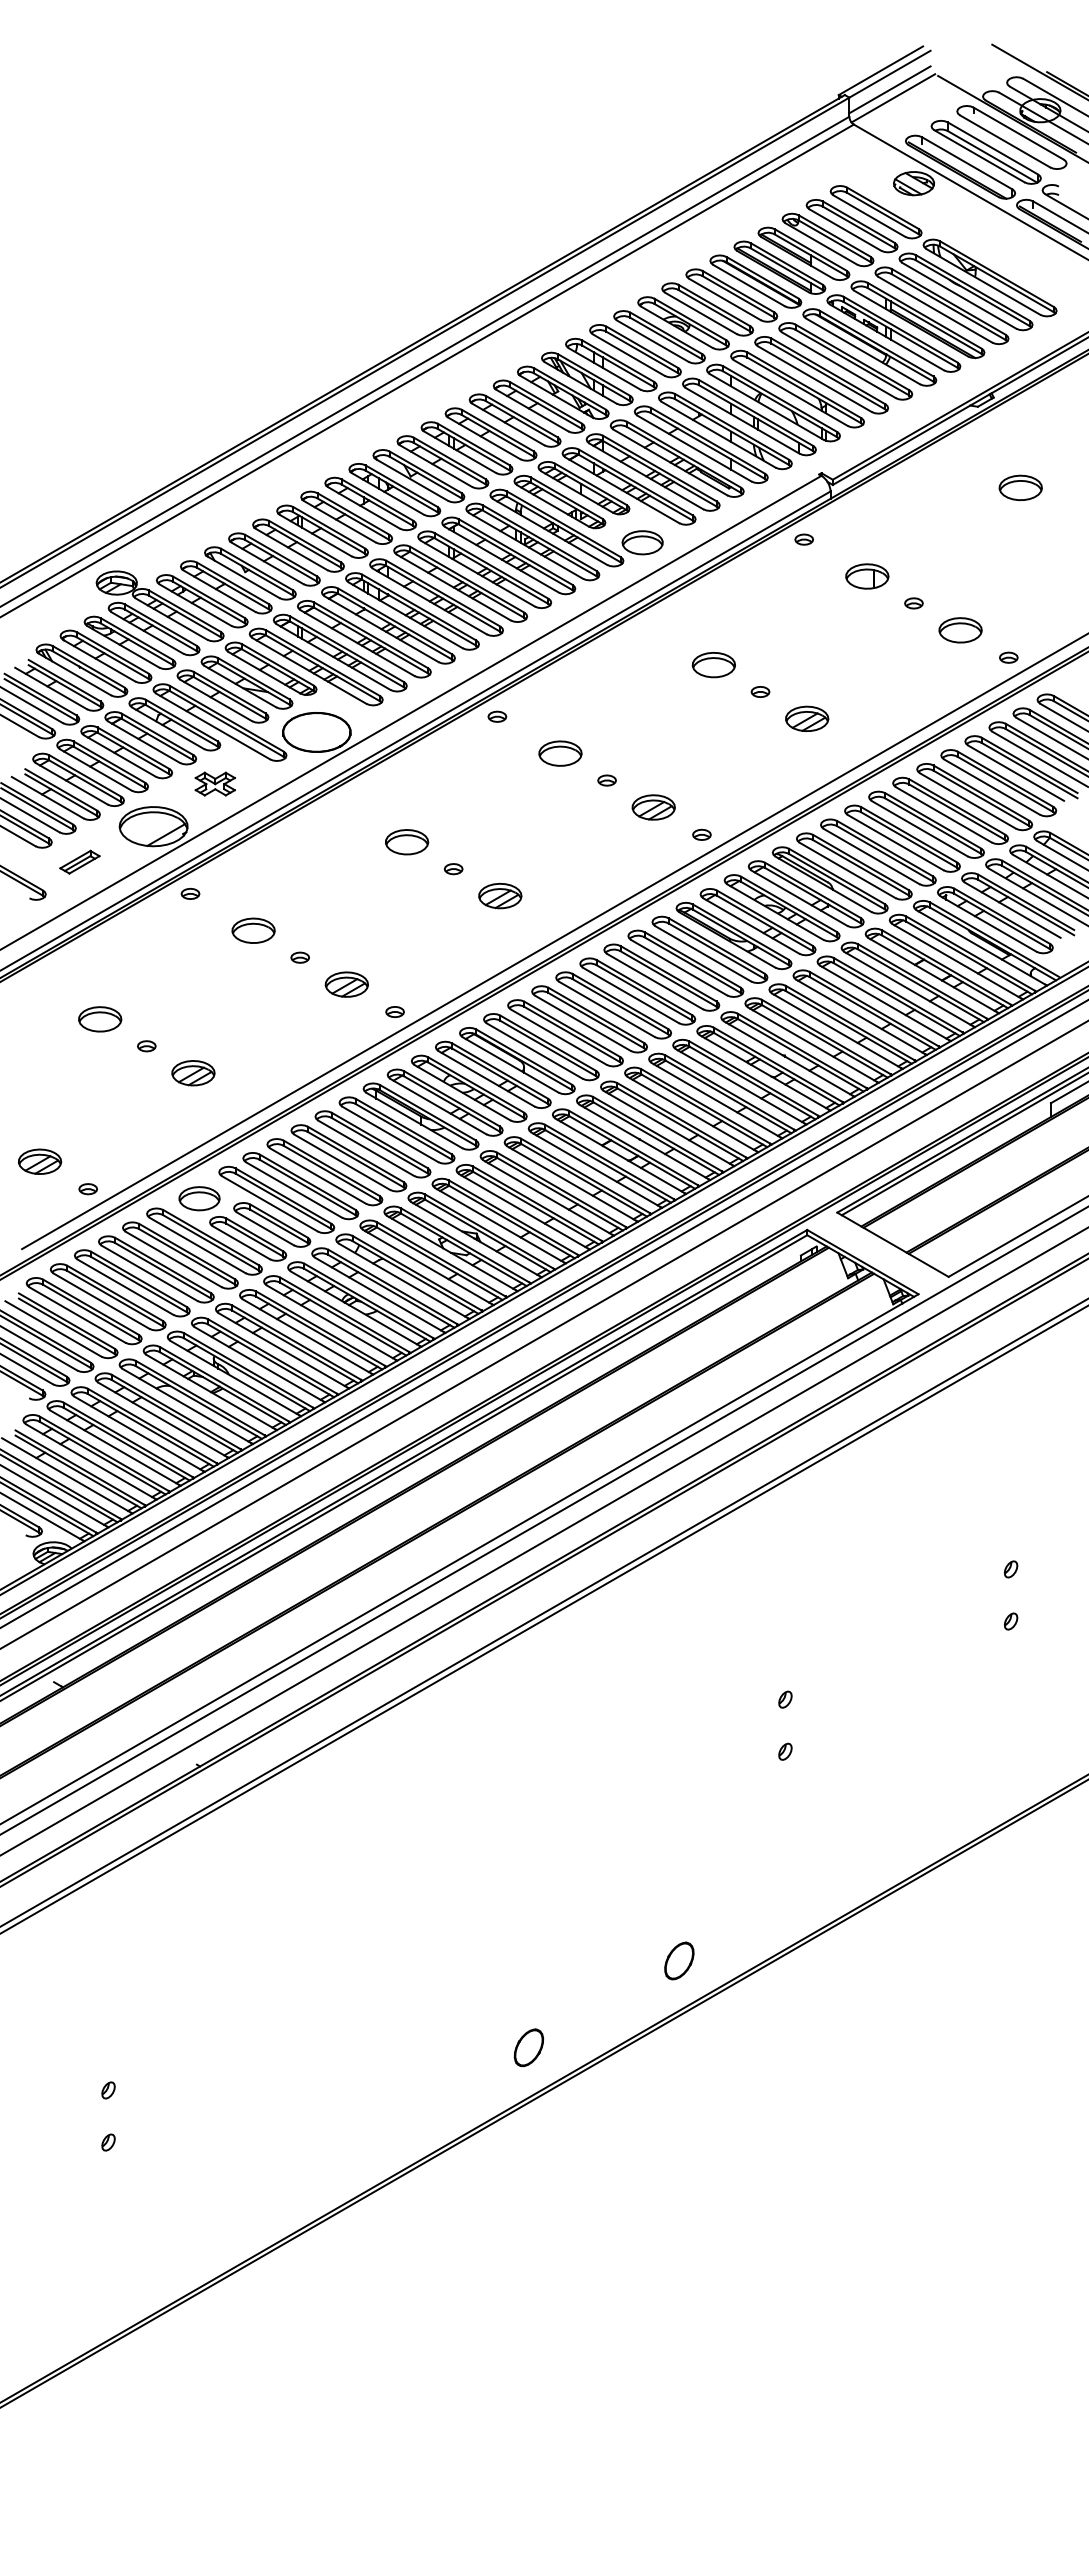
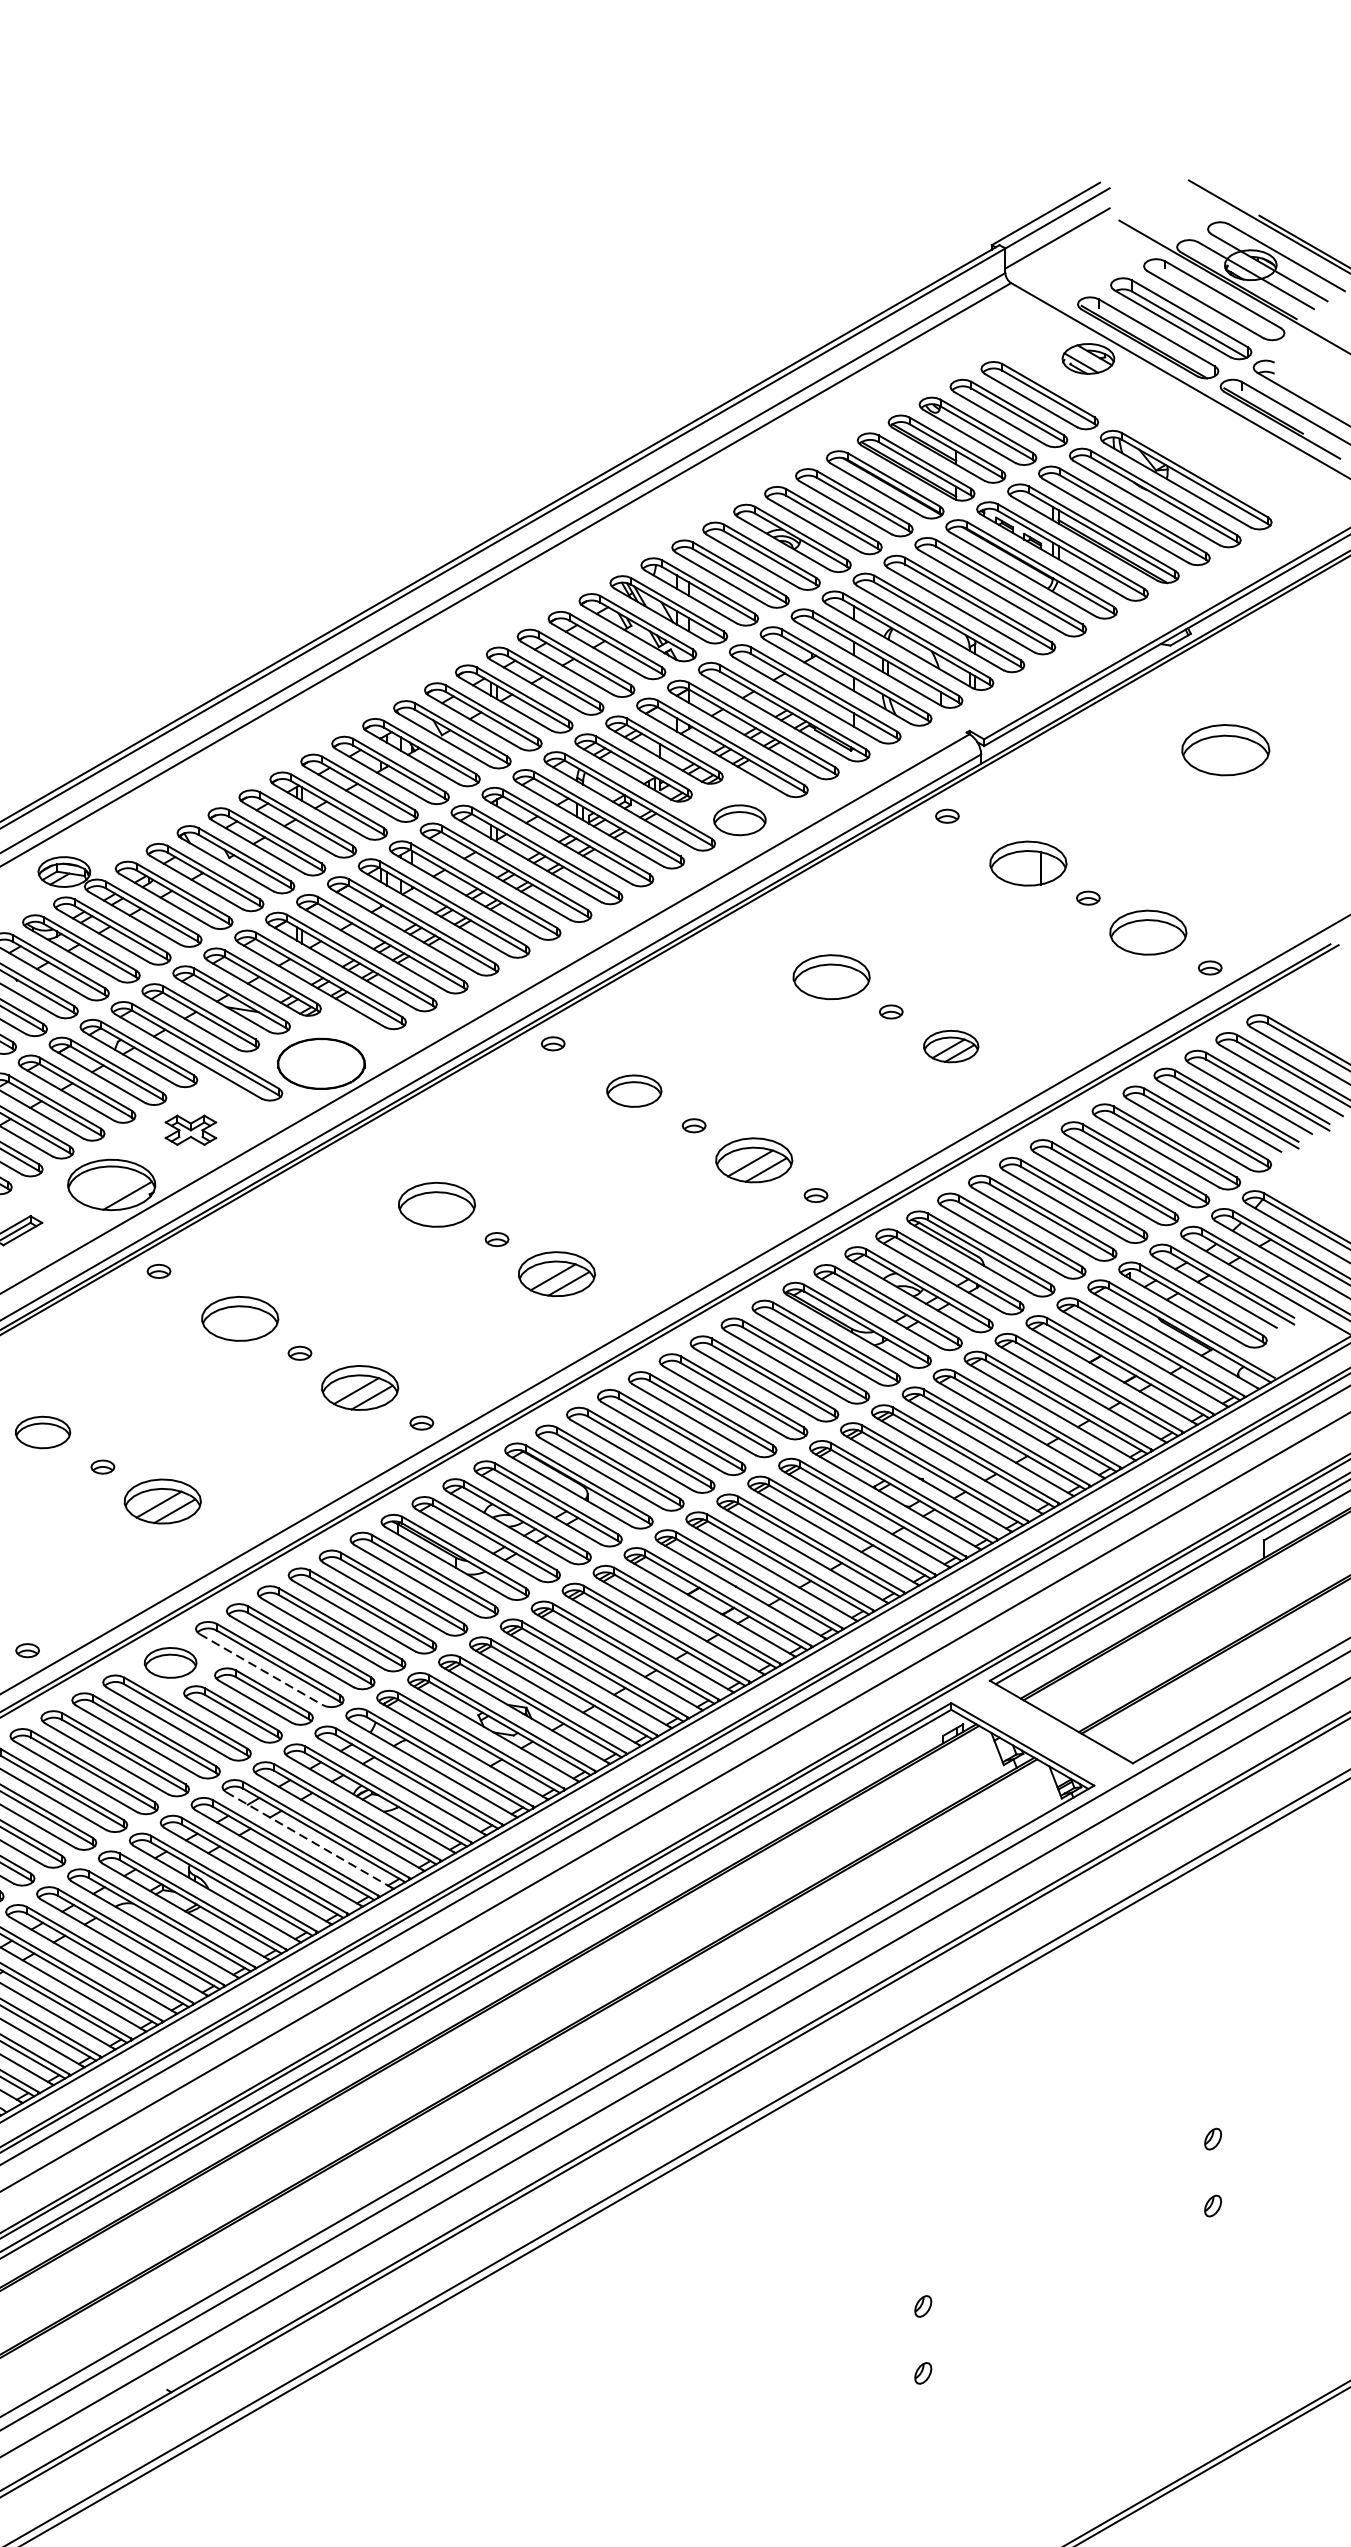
line: (893, 98) -> (1062, 249), removed
part: (1020, 487) -> (1225, 749), size x1.6
part: (867, 576) -> (1028, 863), size x1.4
part: (960, 630) -> (1148, 932), size x1.4
part: (713, 665) -> (830, 977), size x1.4
part: (653, 807) -> (753, 1160), size x1.4
part: (407, 842) -> (437, 1205), size x1.4
part: (500, 895) -> (557, 1273), size x1.4
part: (253, 930) -> (239, 1318), size x1.4
part: (346, 984) -> (359, 1387), size x1.4
part: (193, 1073) -> (162, 1502), size x1.4
line: (270, 1204) -> (261, 1670), solid -> dashed
line: (307, 1336) -> (309, 1839), solid -> dashed

